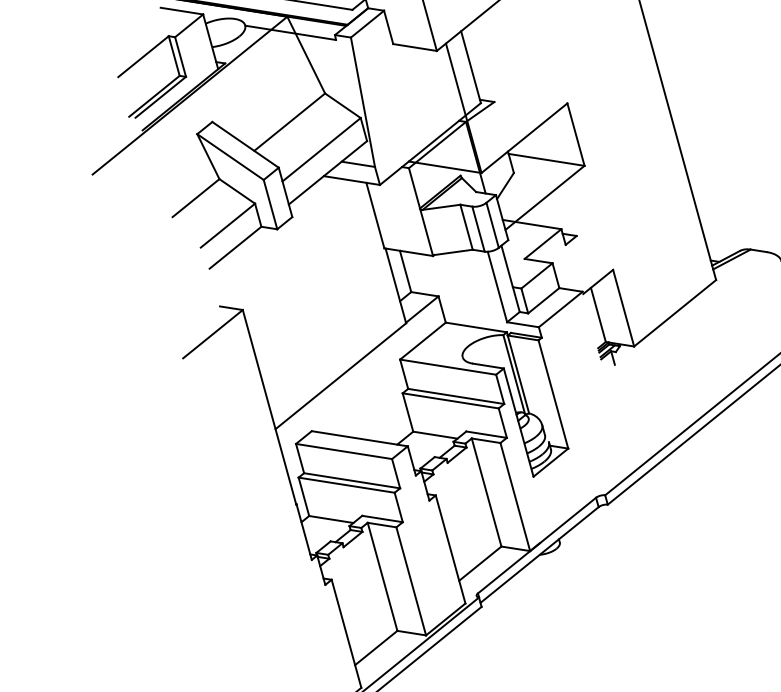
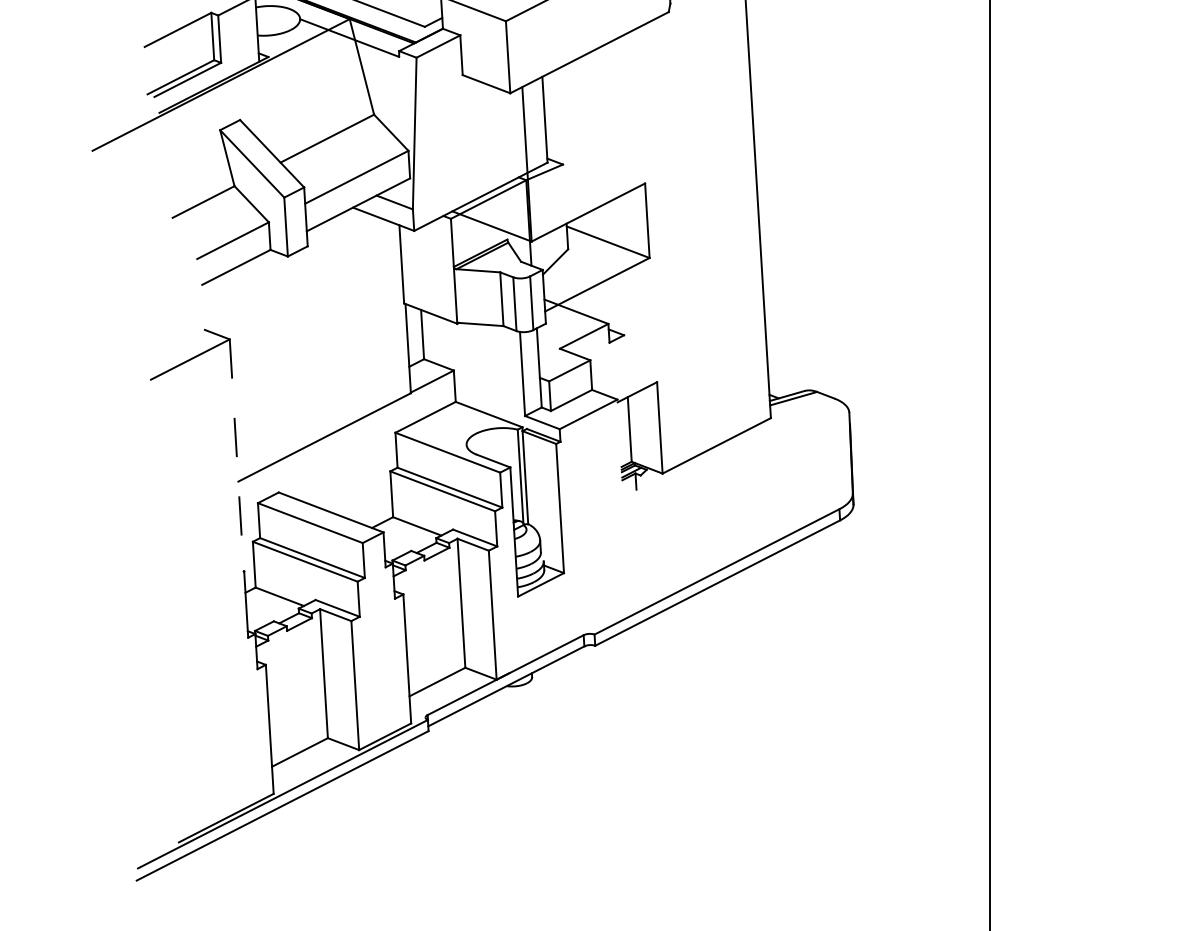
line: (269, 408) -> (236, 456), solid -> dashed

